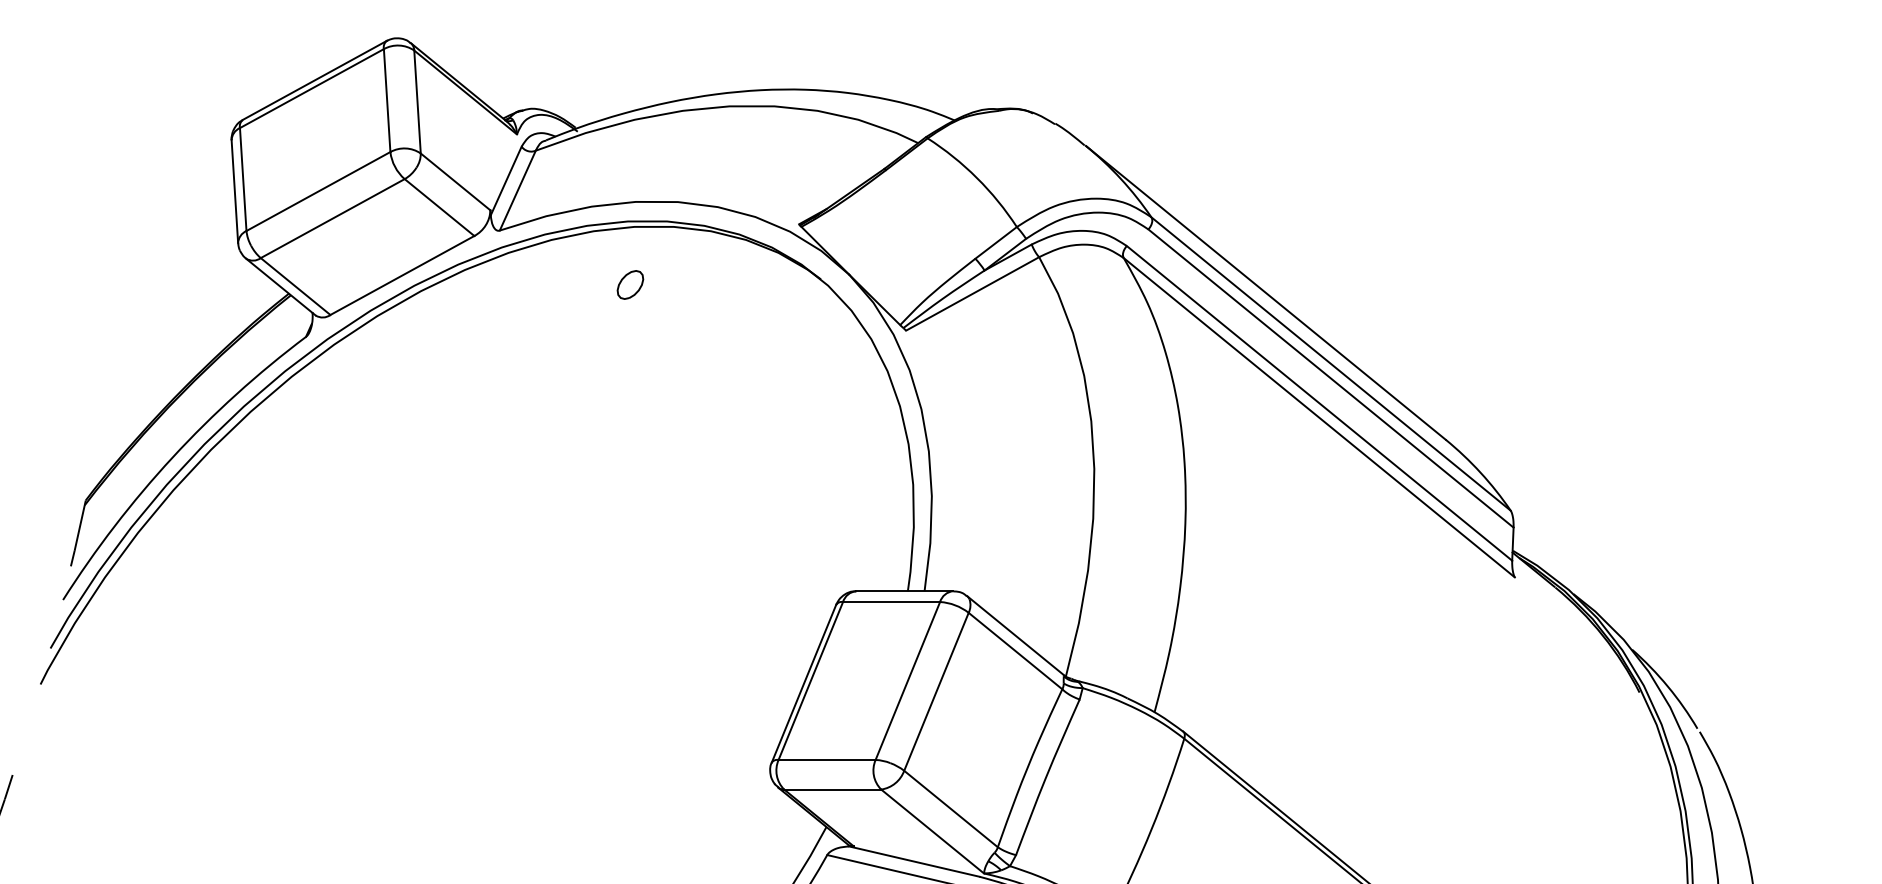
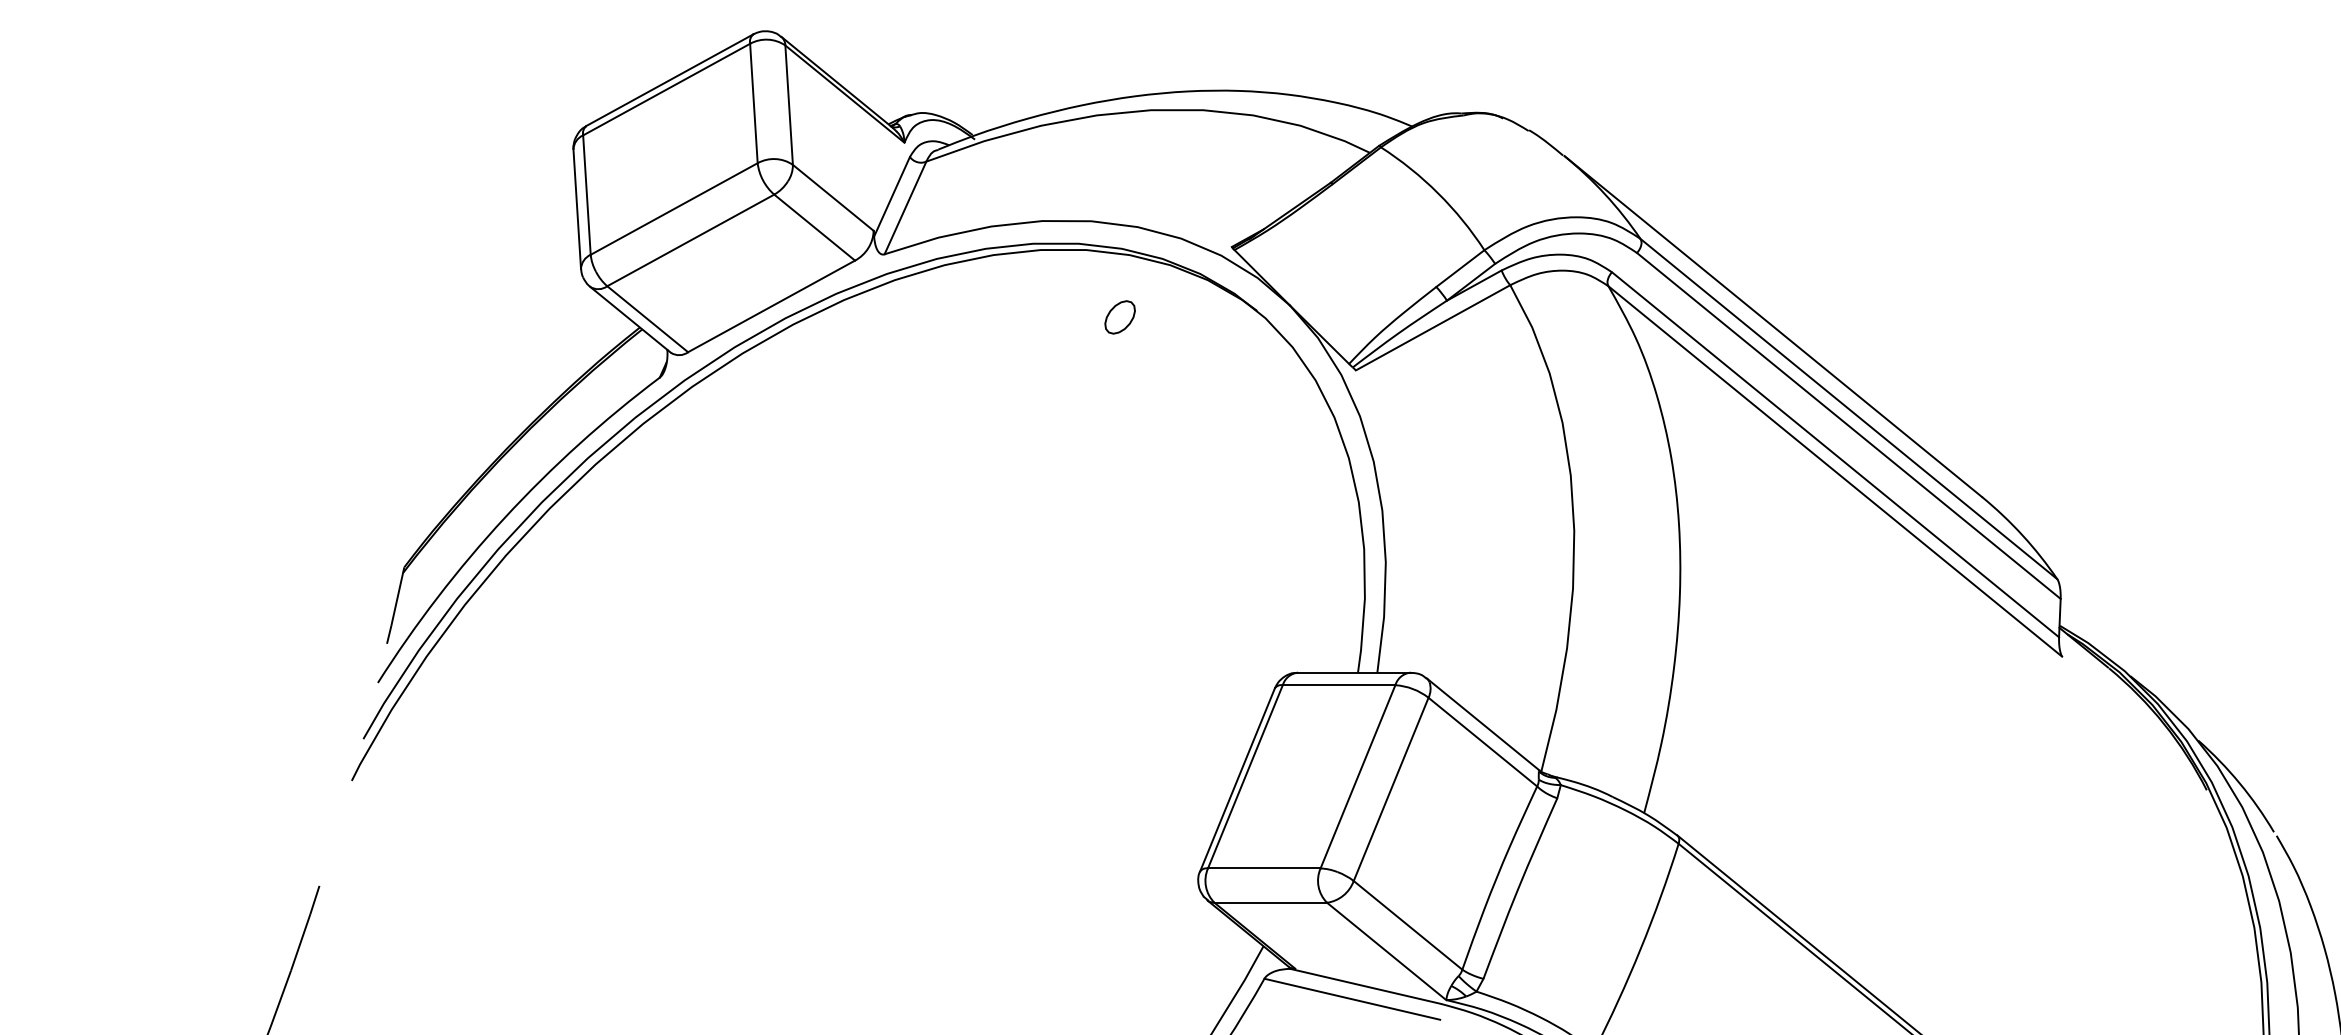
part: (629, 285) -> (1119, 317), moved

